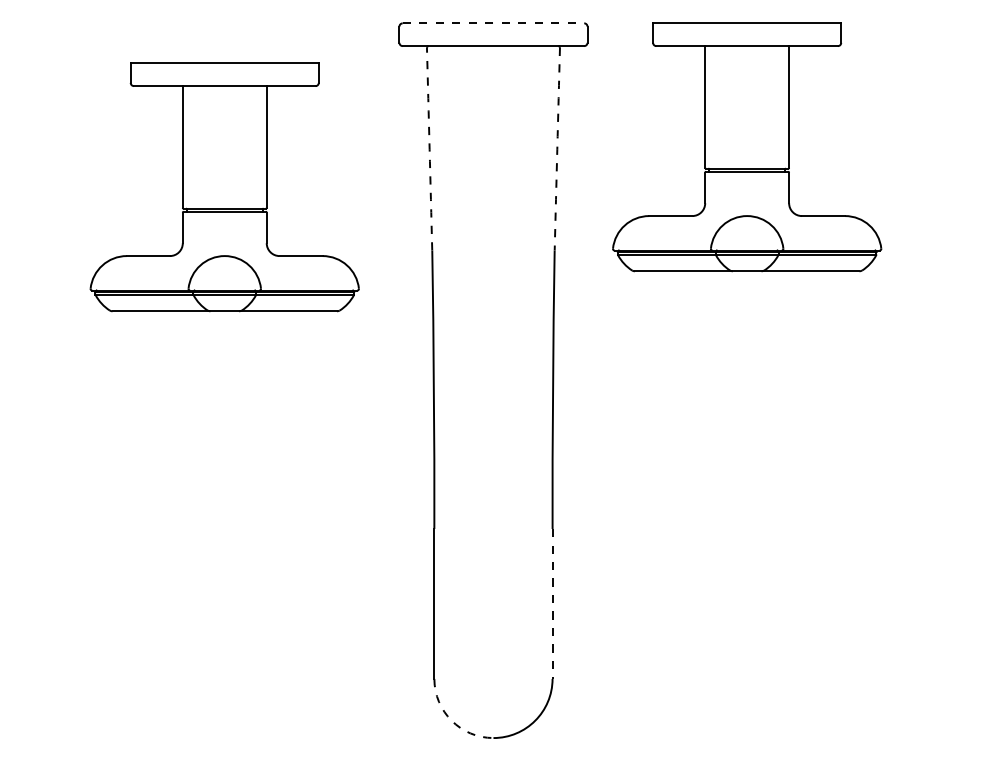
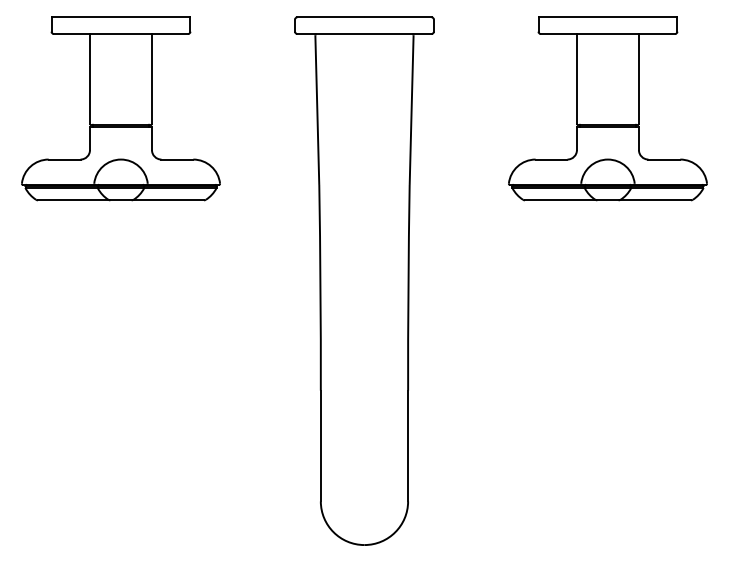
line: (493, 23) -> (364, 17), dashed -> solid
part: (747, 147) -> (608, 108), moved
arc: (429, 149) -> (317, 110), dashed -> solid
arc: (557, 149) -> (411, 110), dashed -> solid
part: (224, 187) -> (120, 108), moved
line: (552, 603) -> (408, 445), dashed -> solid
arc: (451, 720) -> (333, 532), dashed -> solid

